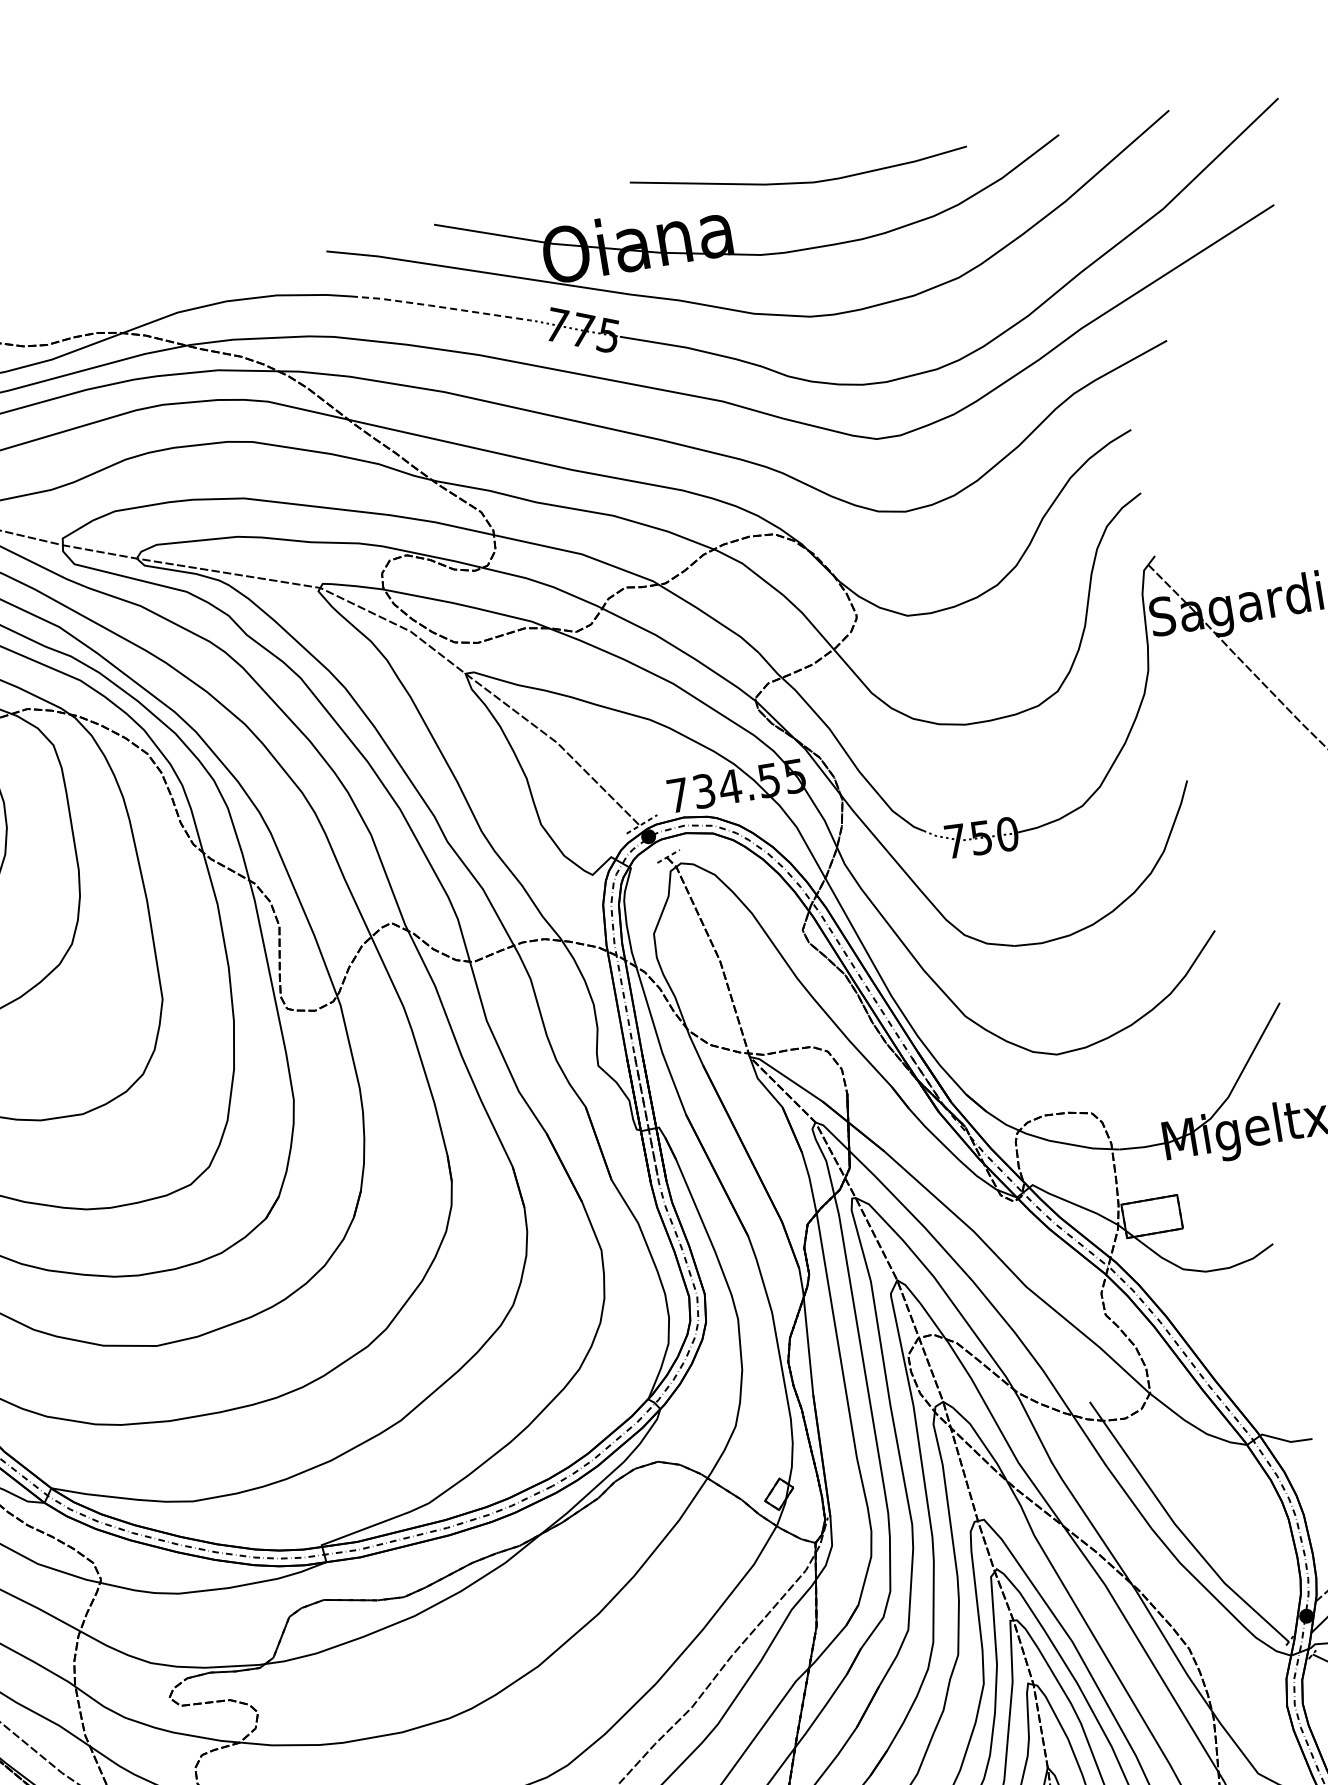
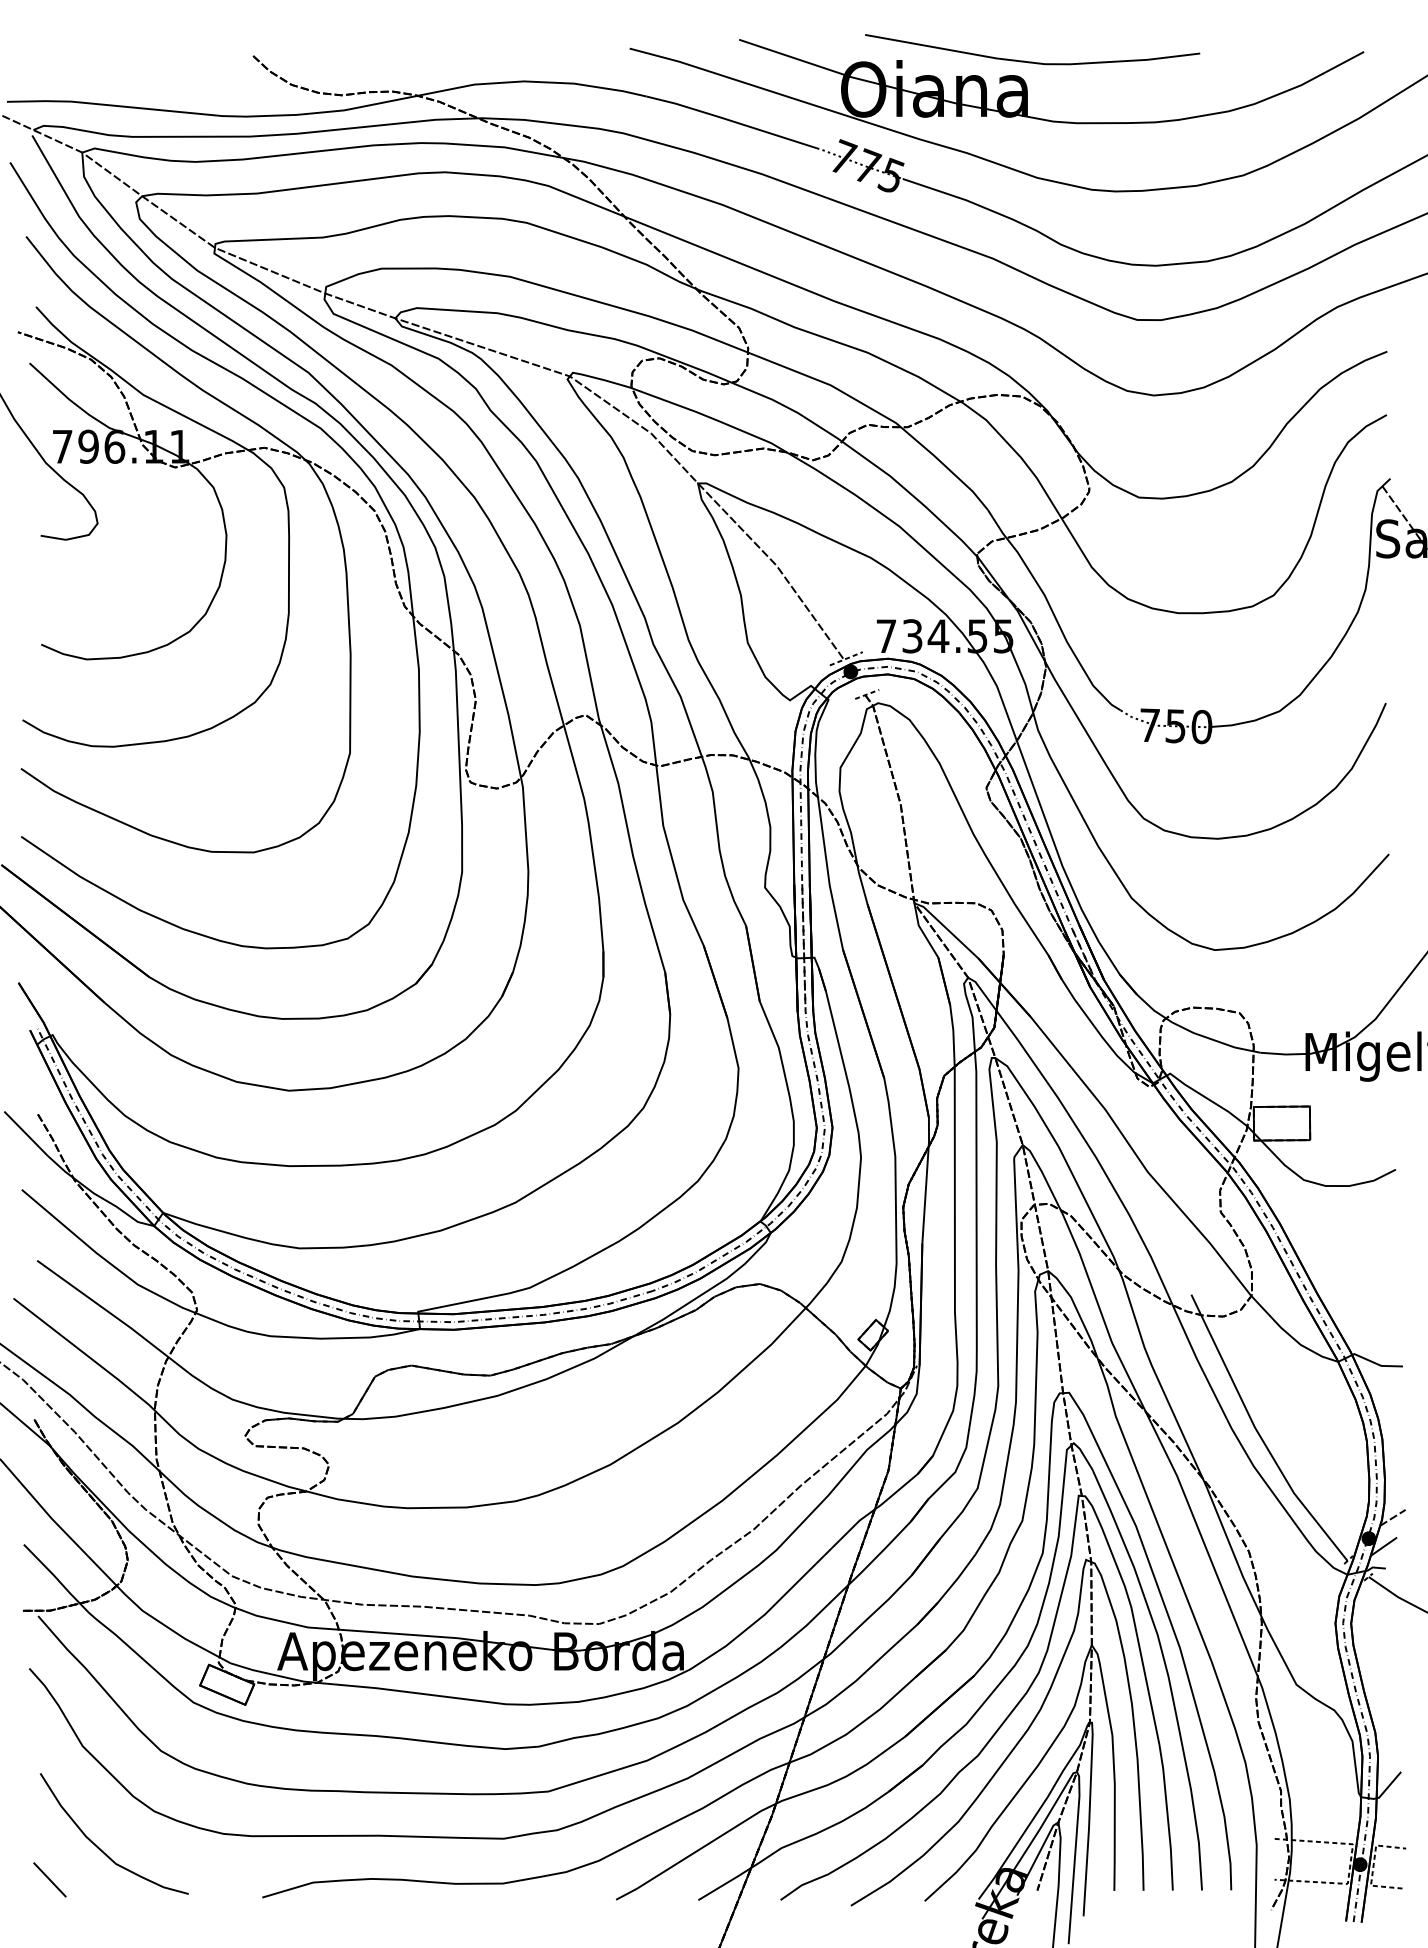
curve: (801, 181) -> (1032, 61), moved
line: (439, 306) -> (731, 120), dashed -> solid

